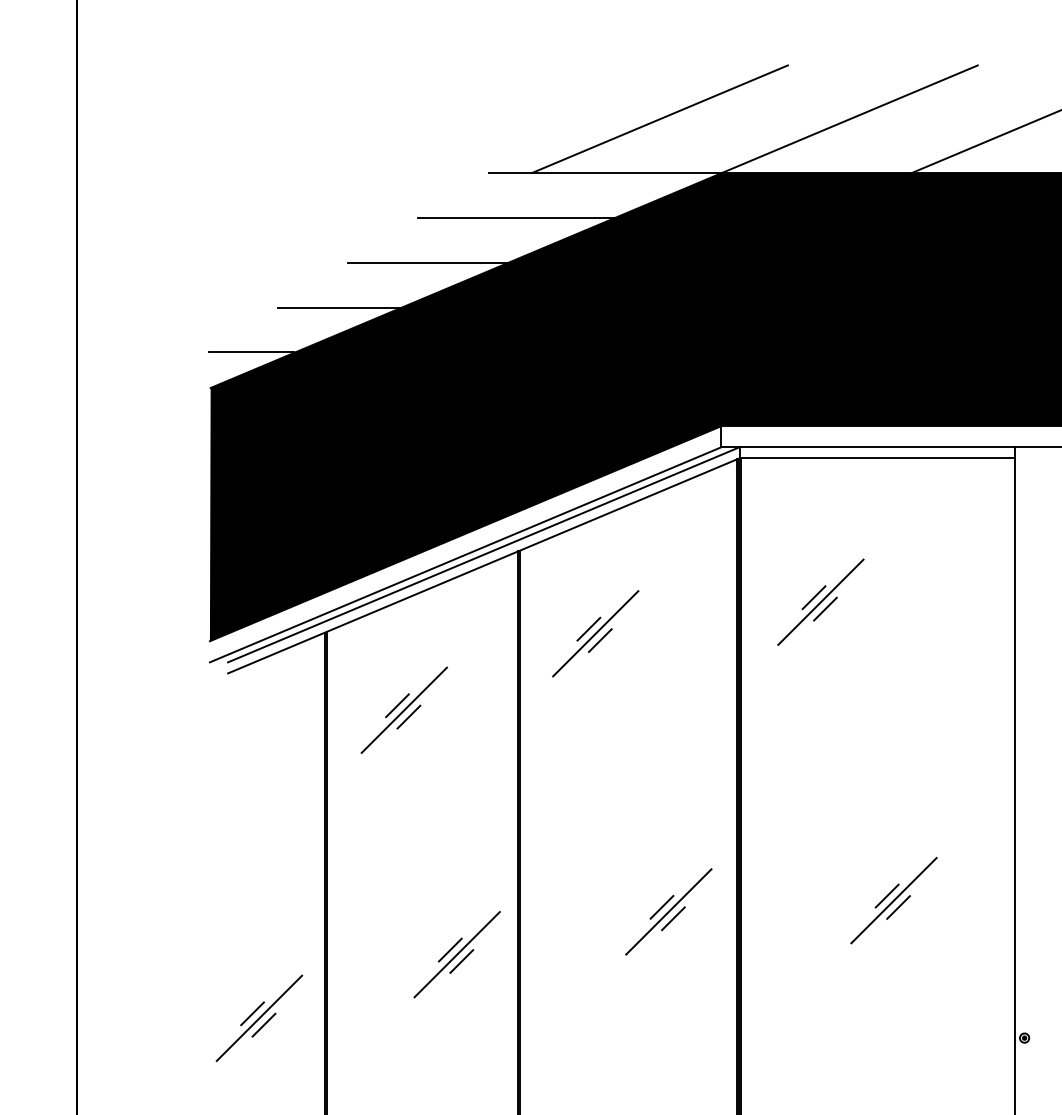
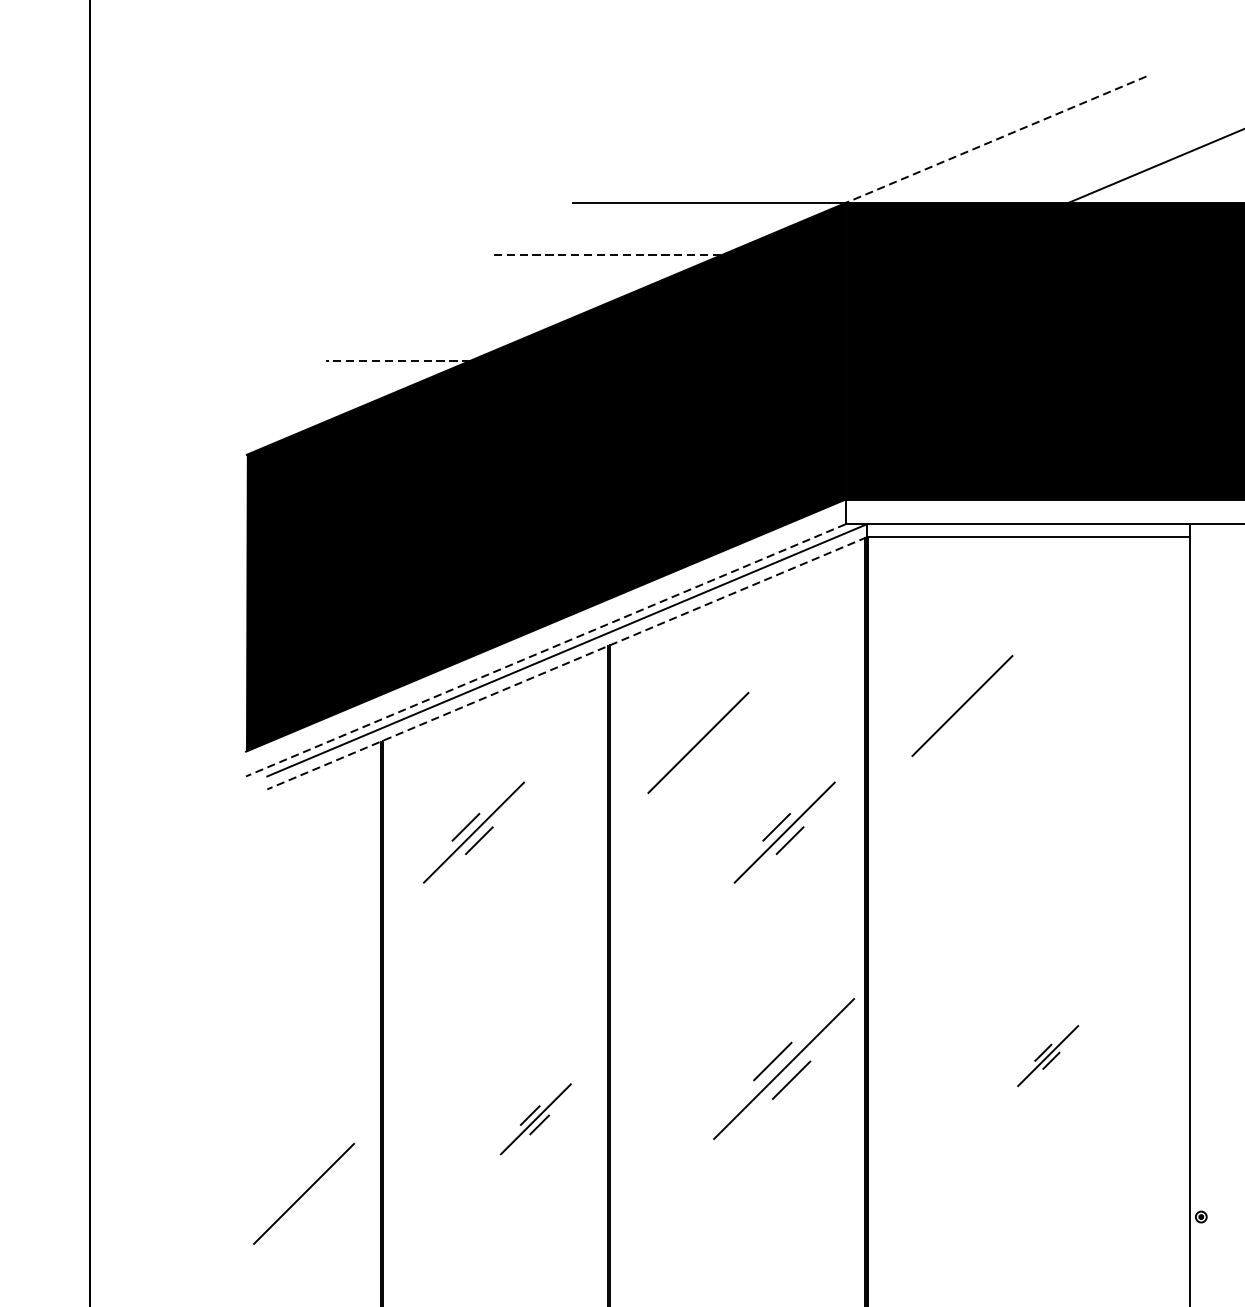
line: (659, 118) -> (773, 138), removed
line: (849, 119) -> (995, 139), solid -> dashed
line: (516, 217) -> (605, 254), solid -> dashed
line: (428, 262) -> (502, 307), removed
line: (339, 307) -> (397, 360), solid -> dashed
line: (251, 351) -> (294, 411), removed
line: (465, 555) -> (545, 651), solid -> dashed
line: (483, 566) -> (566, 664), solid -> dashed
line: (813, 597) -> (953, 700), removed
line: (825, 608) -> (967, 713), removed
line: (588, 628) -> (689, 736), removed
line: (599, 640) -> (702, 750), removed
part: (669, 709) -> (784, 831), added
part: (893, 900) -> (1047, 1055), size x0.6
part: (668, 911) -> (783, 1068), size x1.4
part: (456, 954) -> (535, 1119), size x0.7
line: (252, 1013) -> (295, 1188), removed
line: (263, 1024) -> (308, 1201), removed

